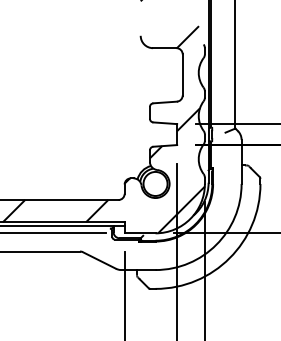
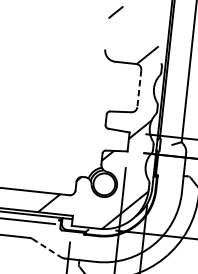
line: (182, 74) -> (139, 88), solid -> dashed
line: (99, 260) -> (46, 247), solid -> dashed

